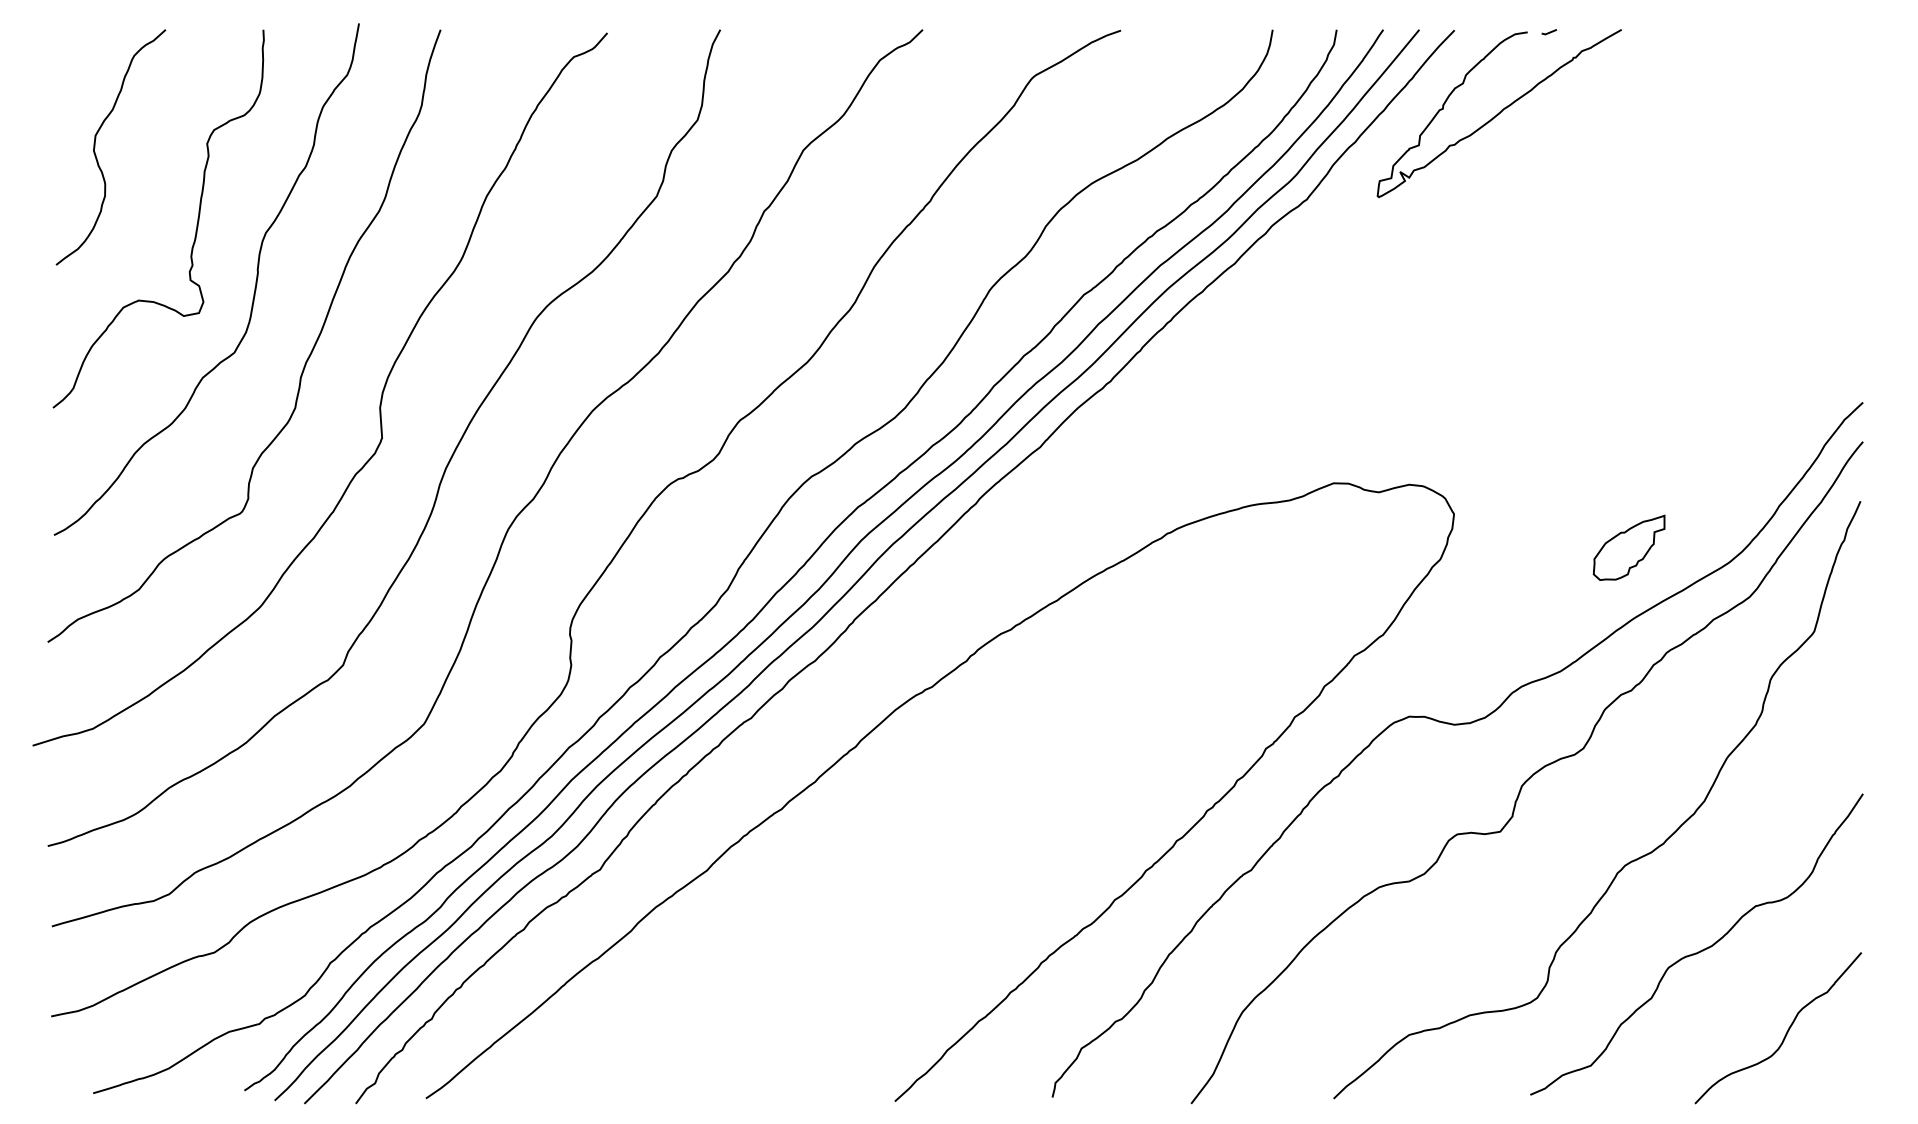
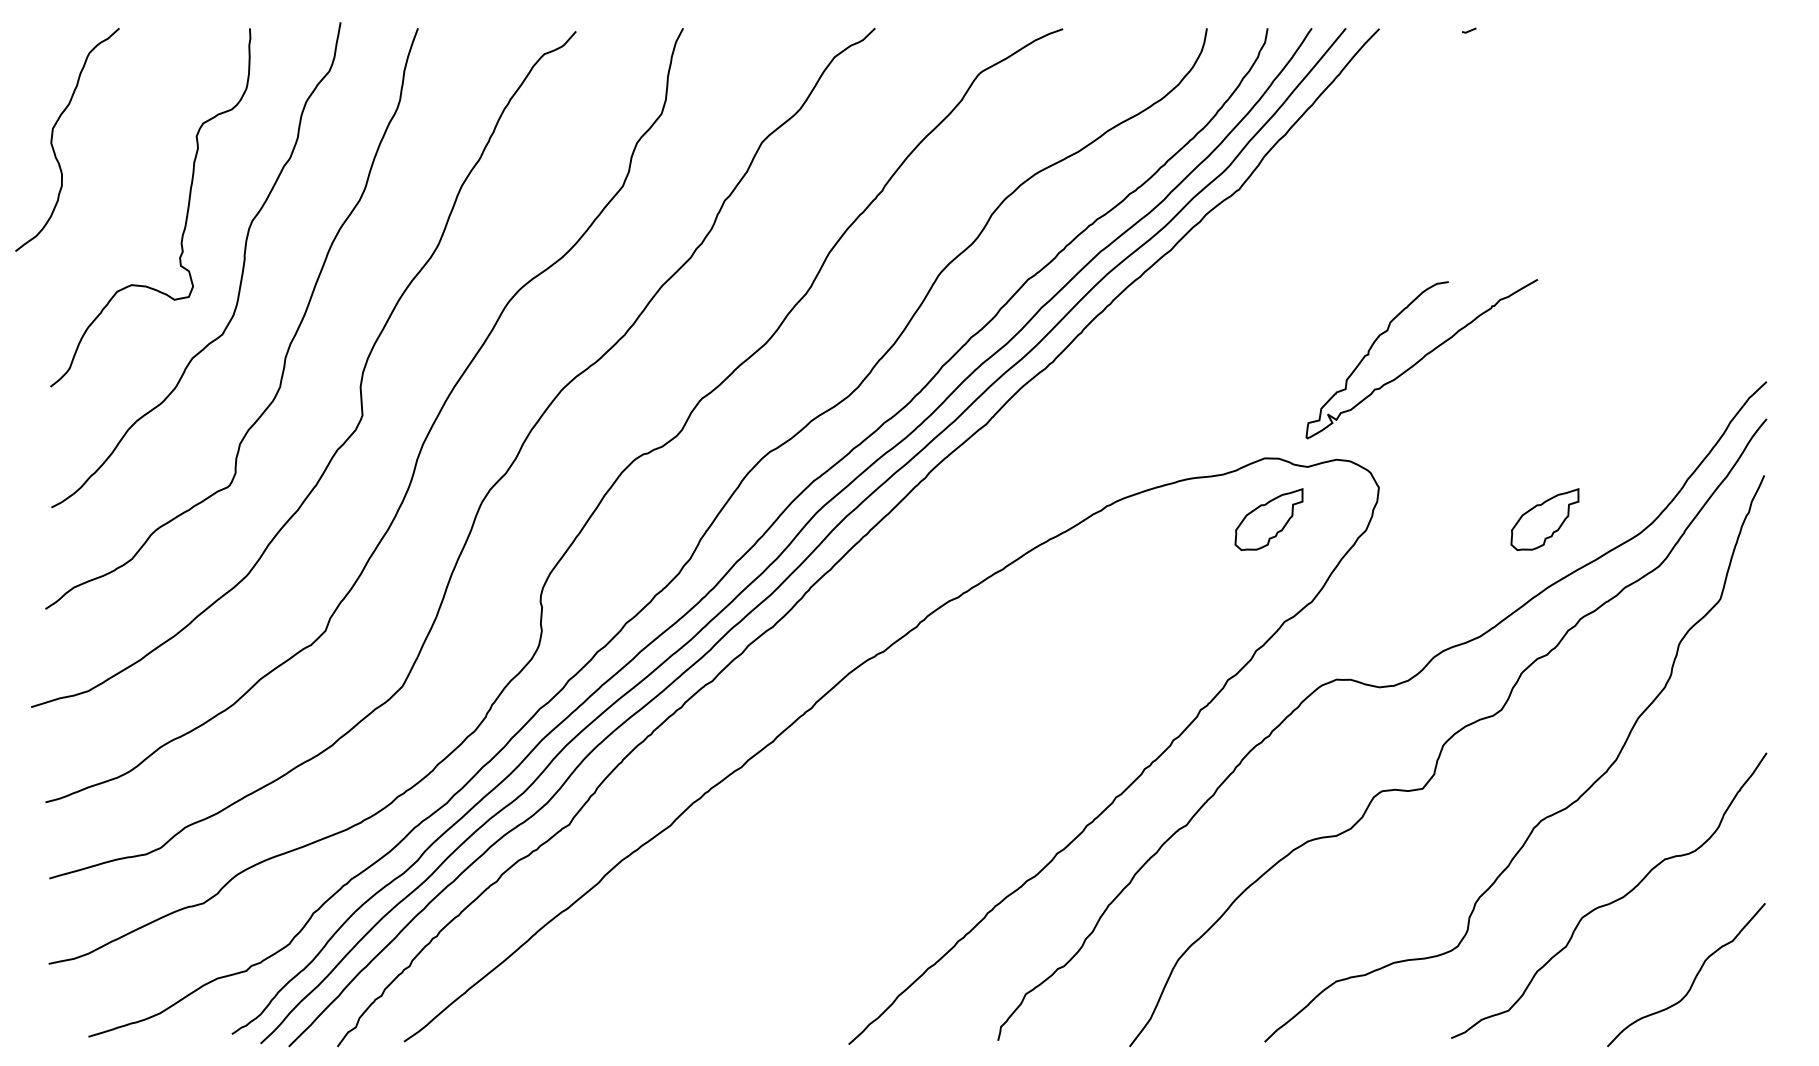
curve: (1498, 113) -> (1421, 359), moved
curve: (95, 147) -> (52, 139), moved
part: (1337, 547) -> (1268, 519), added

